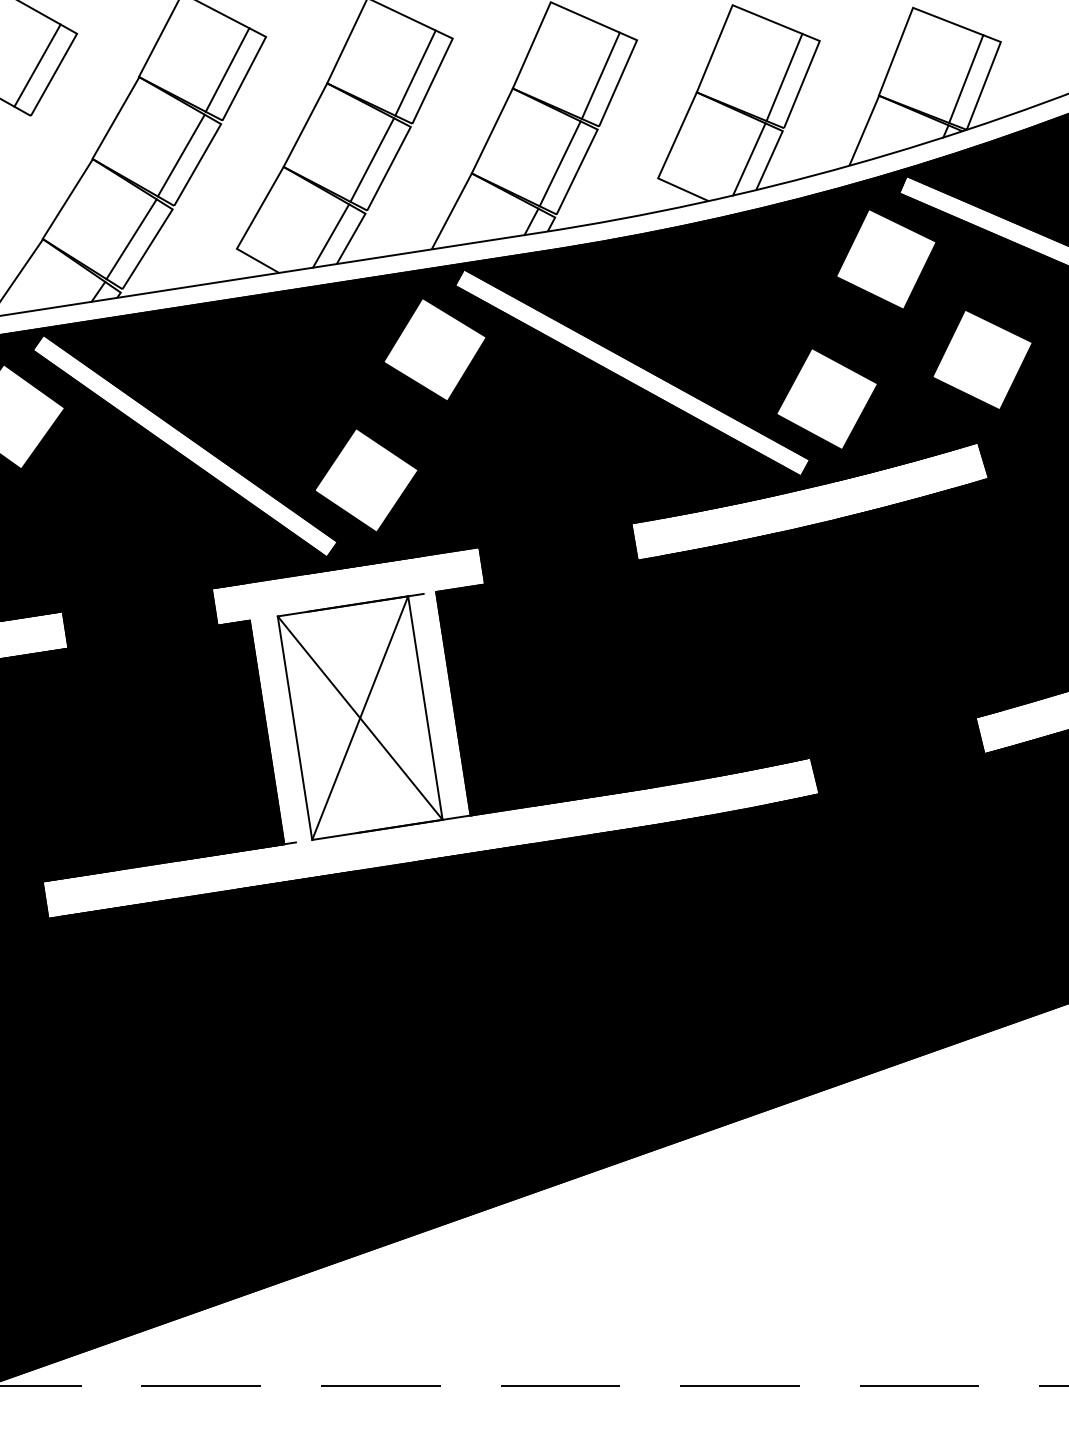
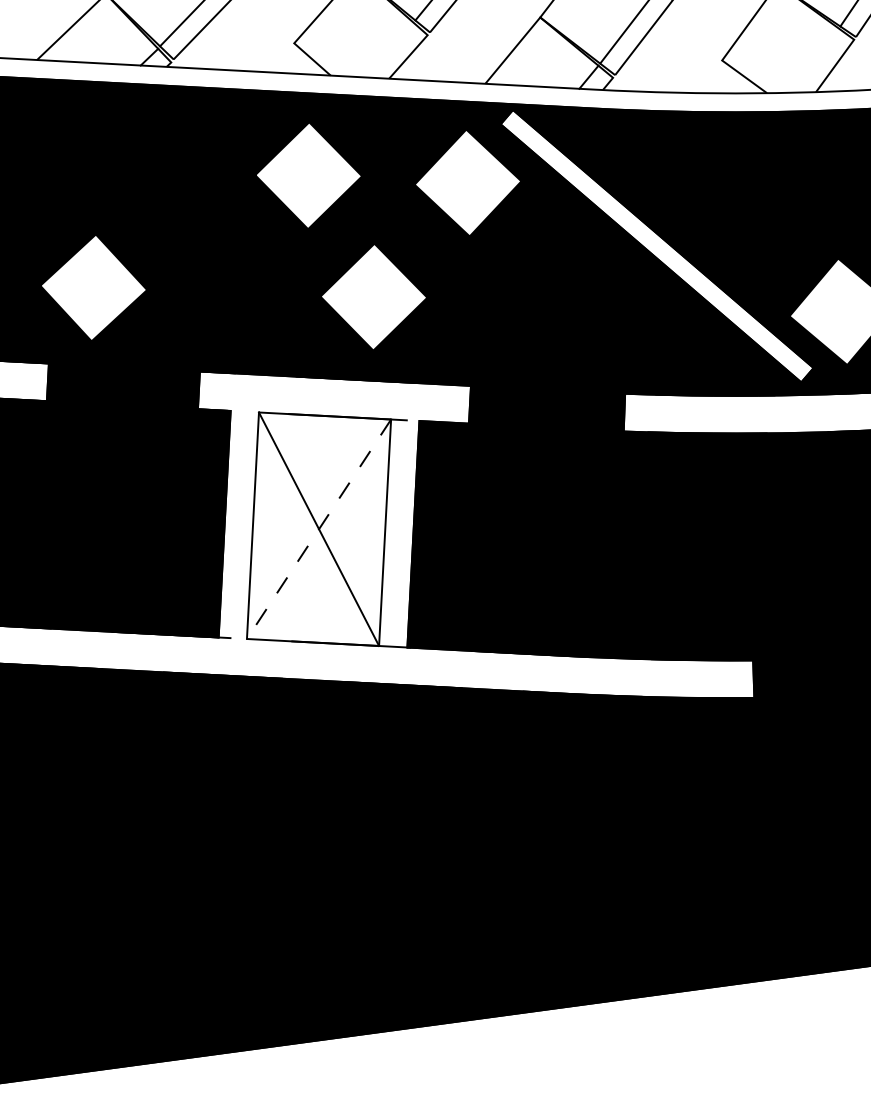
line: (749, 159) -> (815, 60), removed
line: (330, 235) -> (388, 49), removed
line: (360, 718) -> (319, 529), solid -> dashed

